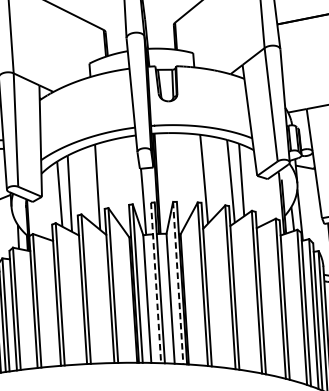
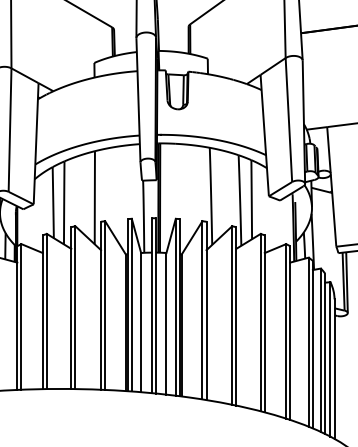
line: (155, 283) -> (151, 306), dashed -> solid
line: (177, 283) -> (175, 307), dashed -> solid

